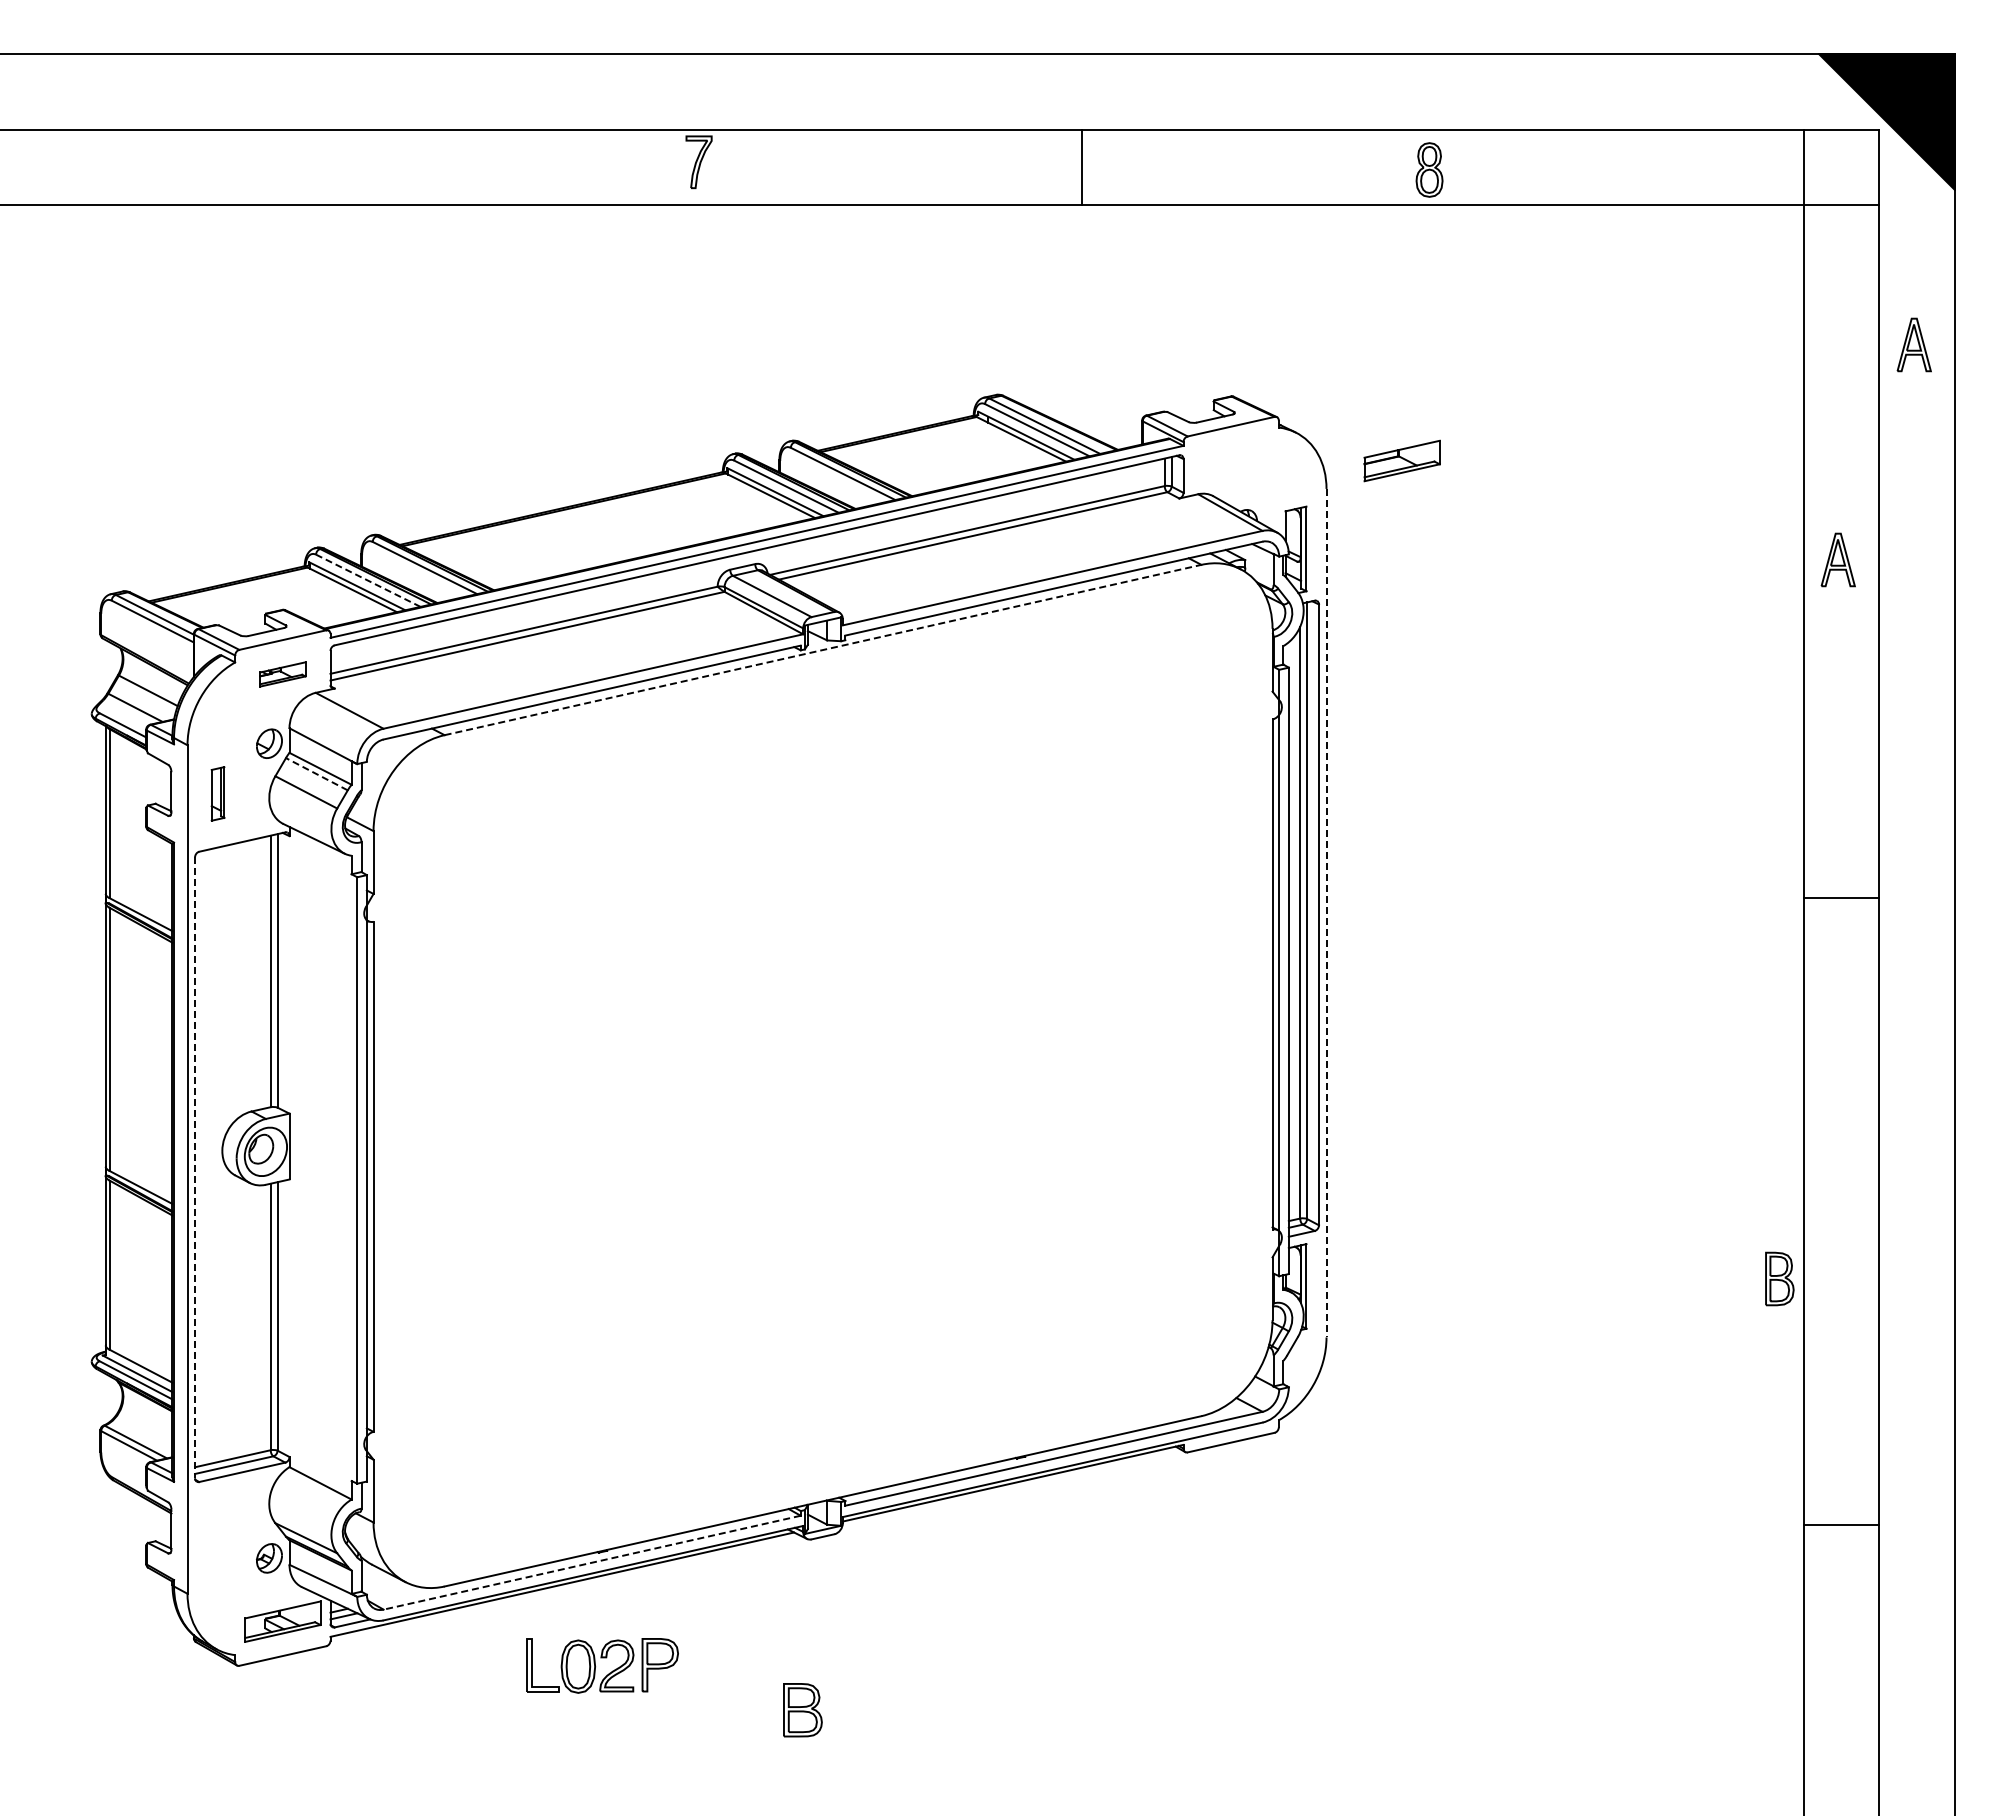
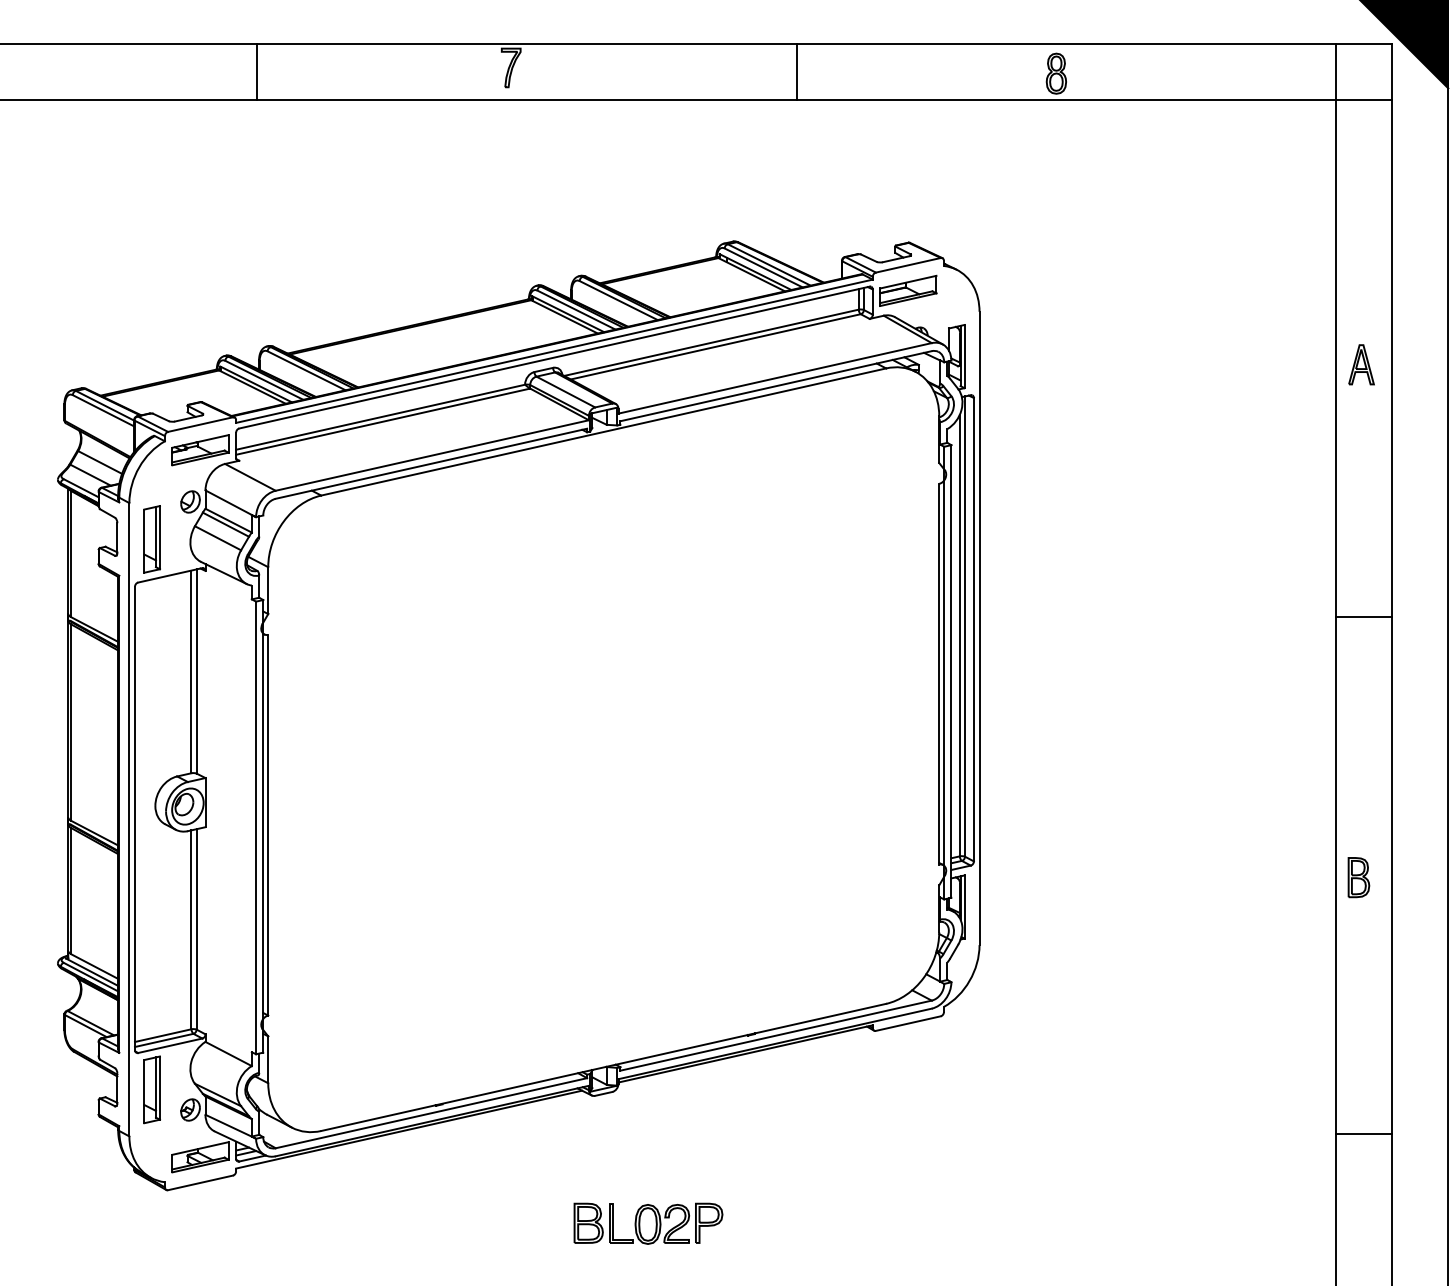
line: (359, 166) -> (257, 71), added
part: (1913, 344) -> (1417, 203), removed
part: (1401, 460) -> (907, 290), moved
line: (367, 580) -> (263, 380), dashed -> solid
line: (823, 650) -> (604, 432), dashed -> solid
part: (282, 674) -> (200, 450), size x1.67
line: (316, 774) -> (225, 524), dashed -> solid
part: (217, 793) -> (151, 539), size x1.67
line: (1326, 913) -> (979, 628), dashed -> solid
line: (195, 1168) -> (135, 819), dashed -> solid
part: (1779, 1278) -> (1358, 877), moved
line: (1841, 1525) -> (1363, 1134), moved
part: (217, 1530) -> (151, 1089), added
line: (592, 1562) -> (431, 1113), dashed -> solid
part: (596, 1666) -> (661, 1224), moved

